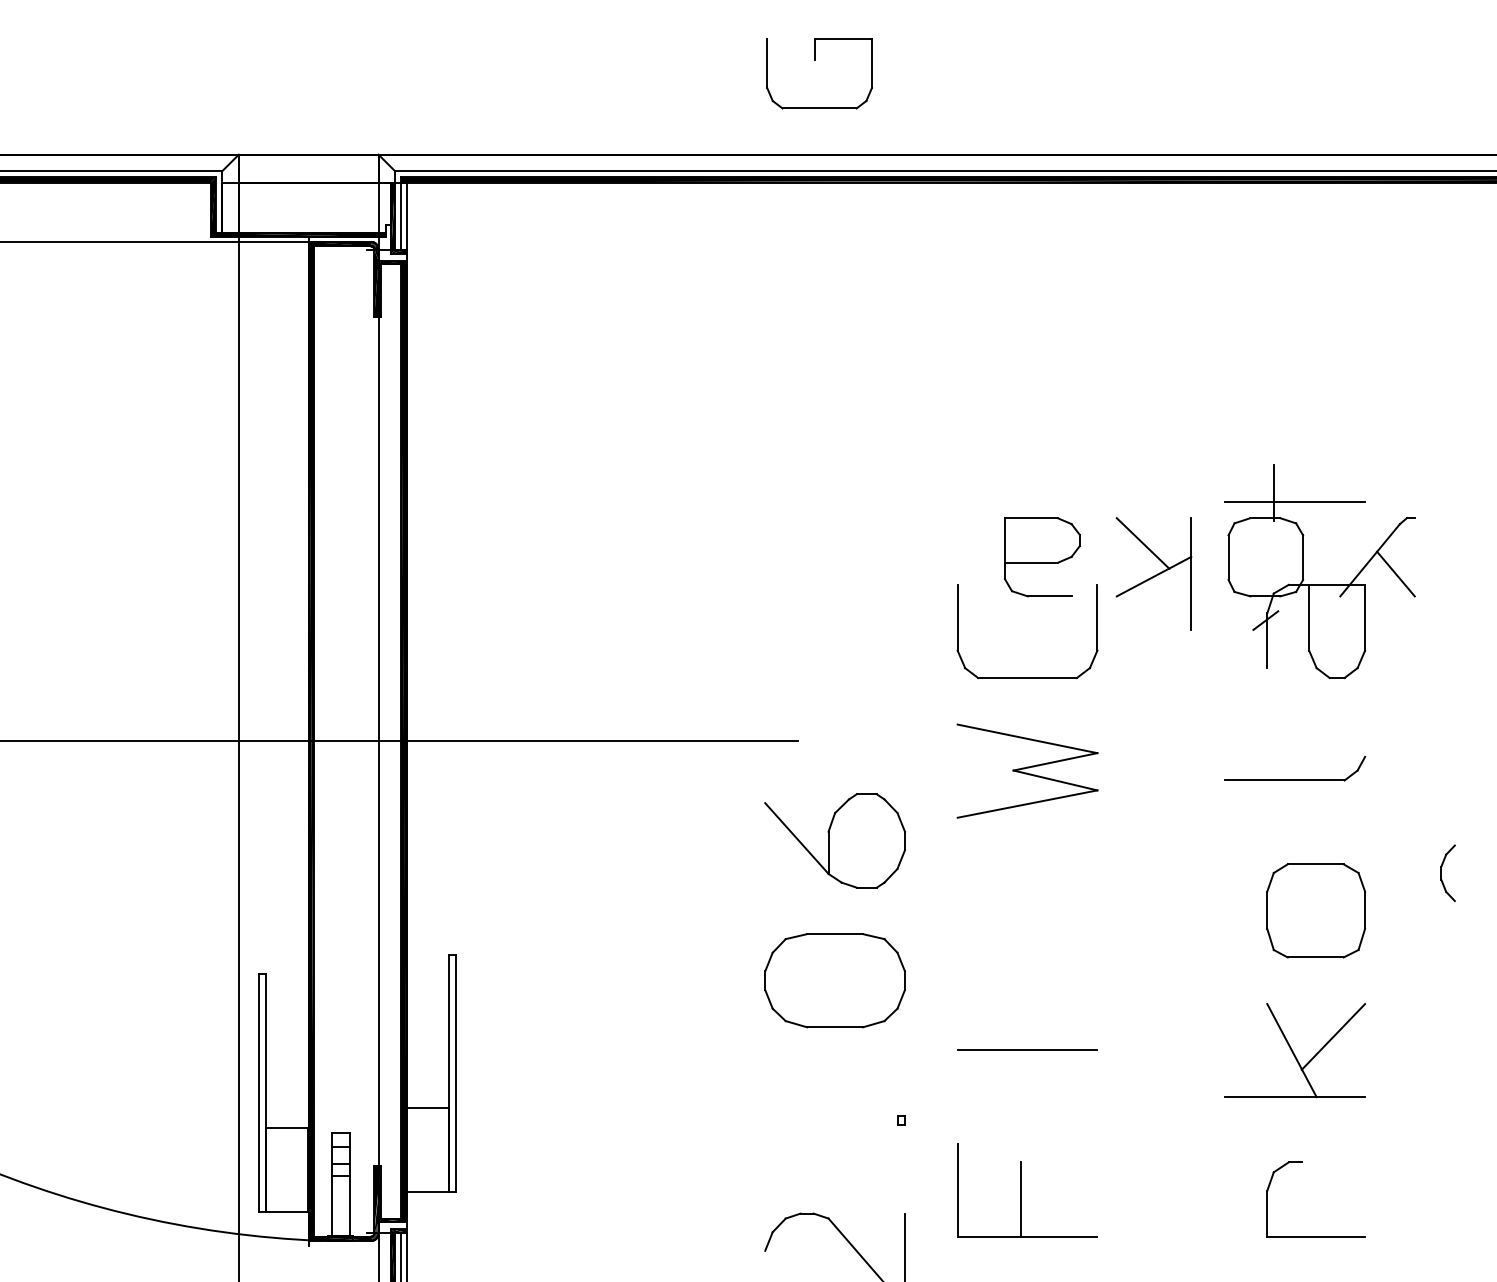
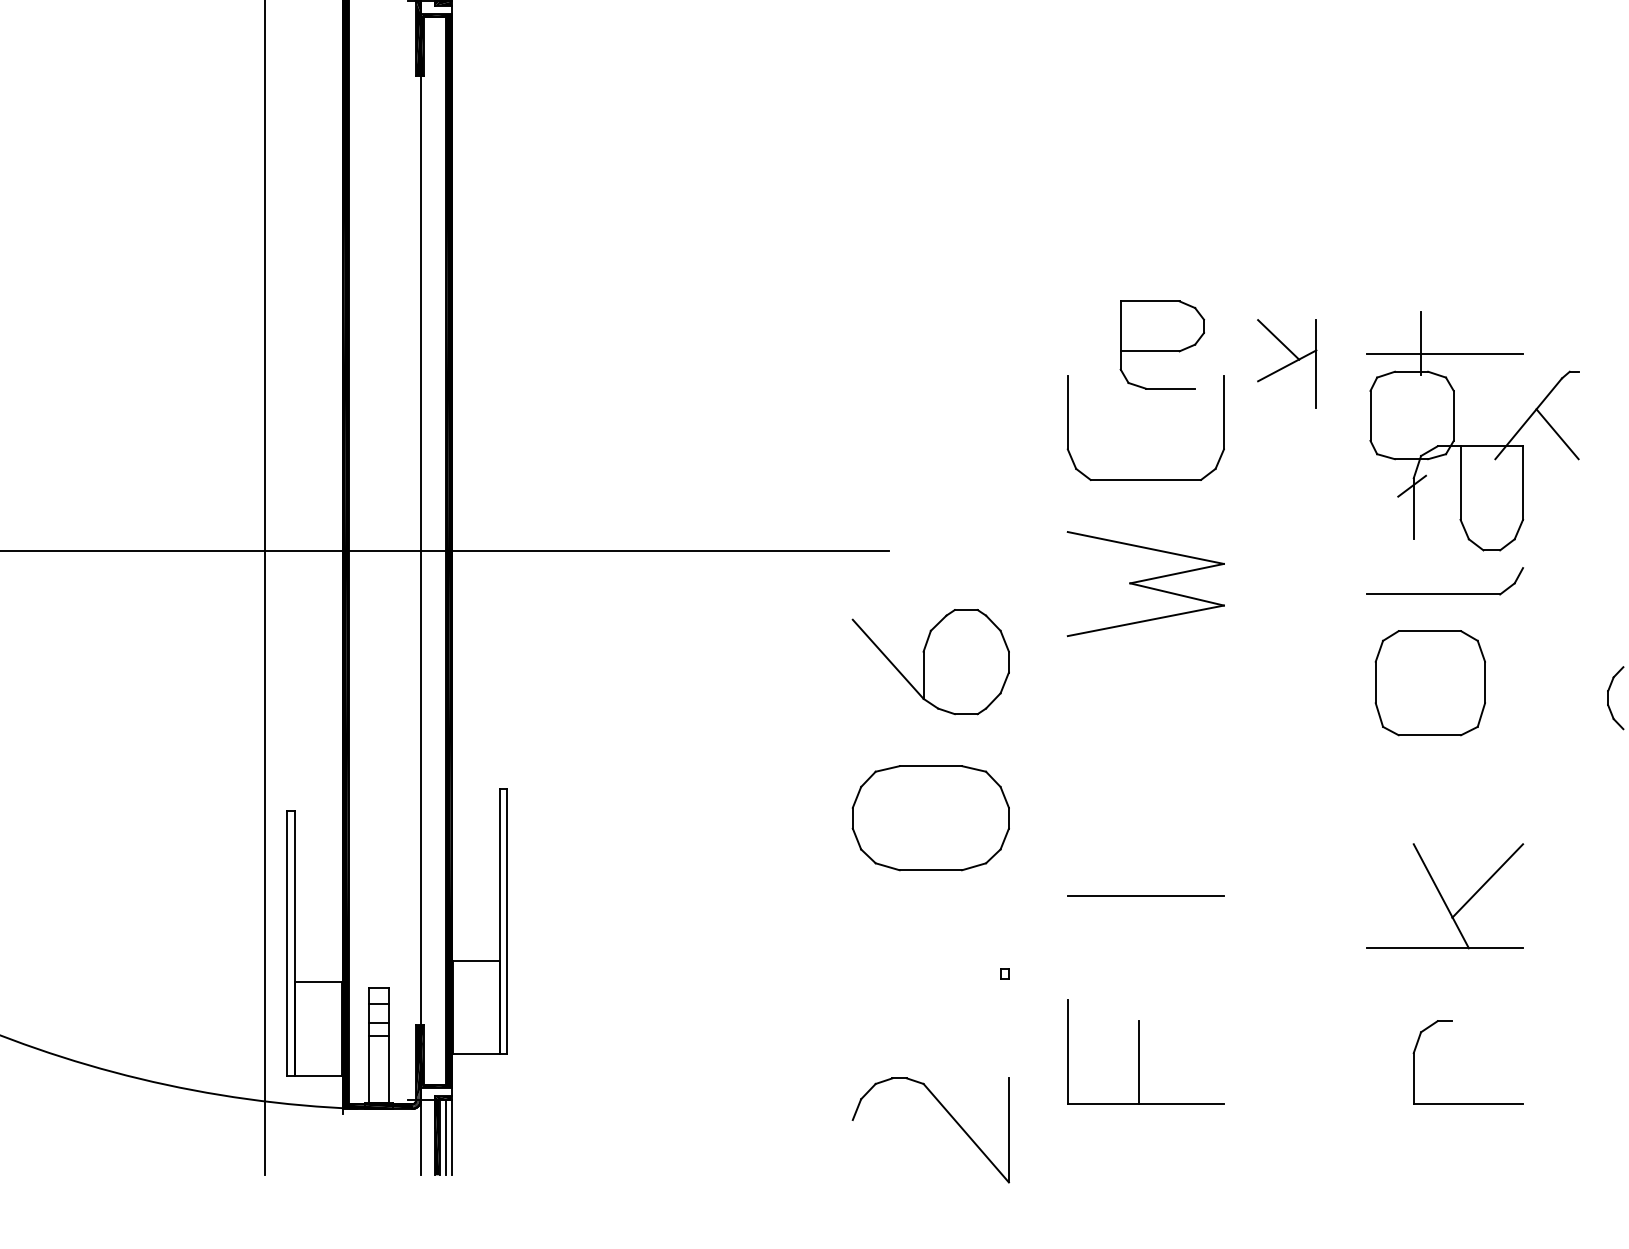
part: (1153, 573) -> (1286, 363), size x0.7
part: (1319, 584) -> (1472, 445), moved
part: (1316, 910) -> (1430, 682), moved

